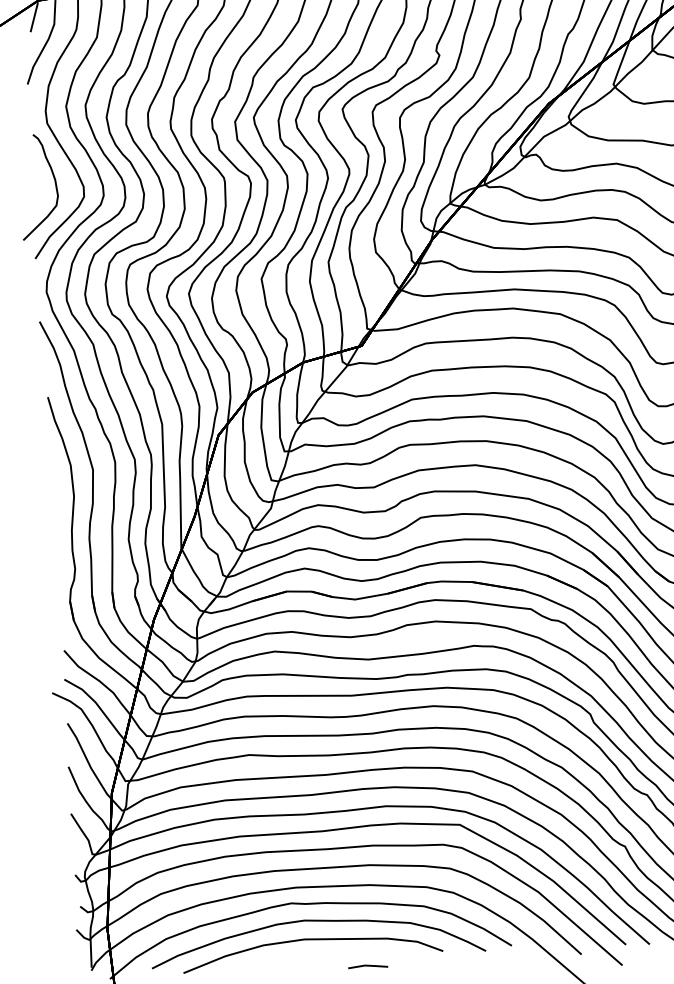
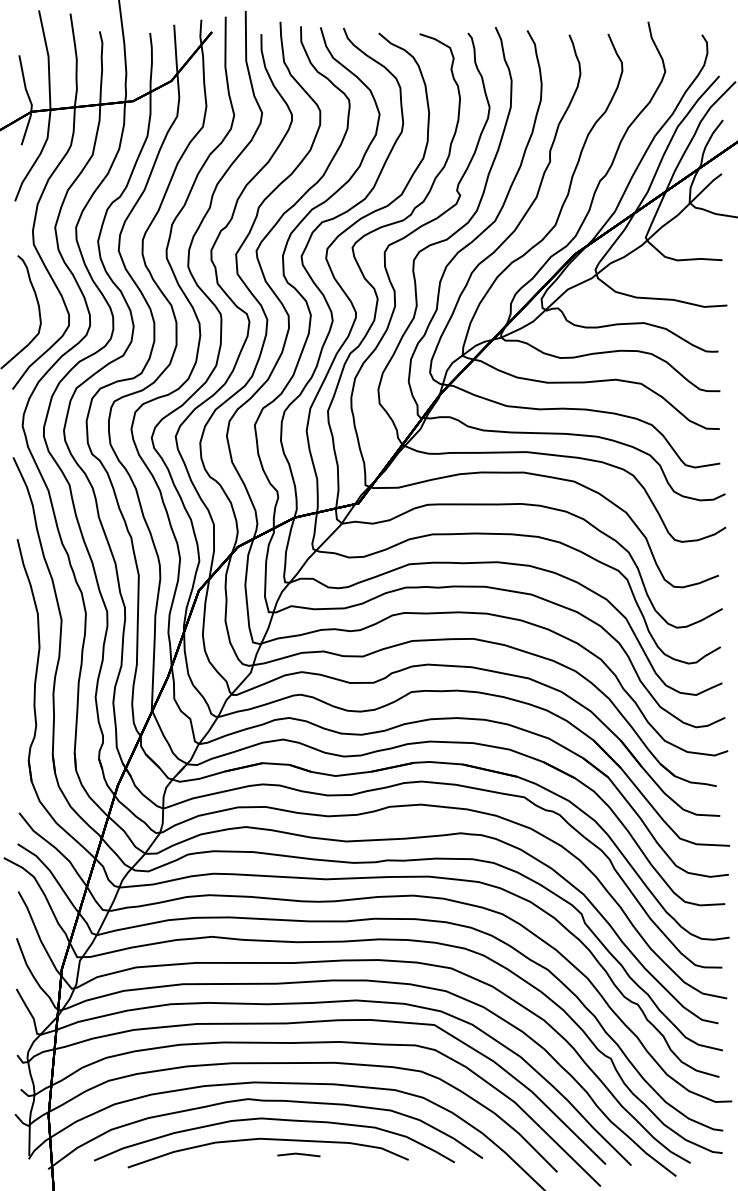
part: (367, 966) -> (298, 1154), moved

